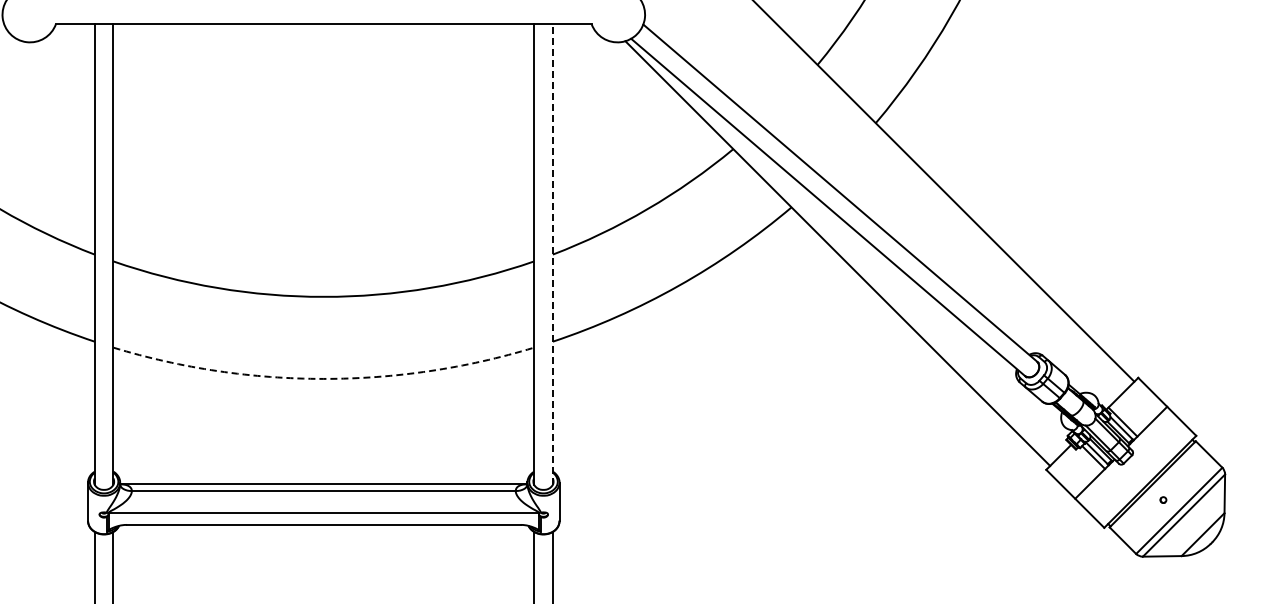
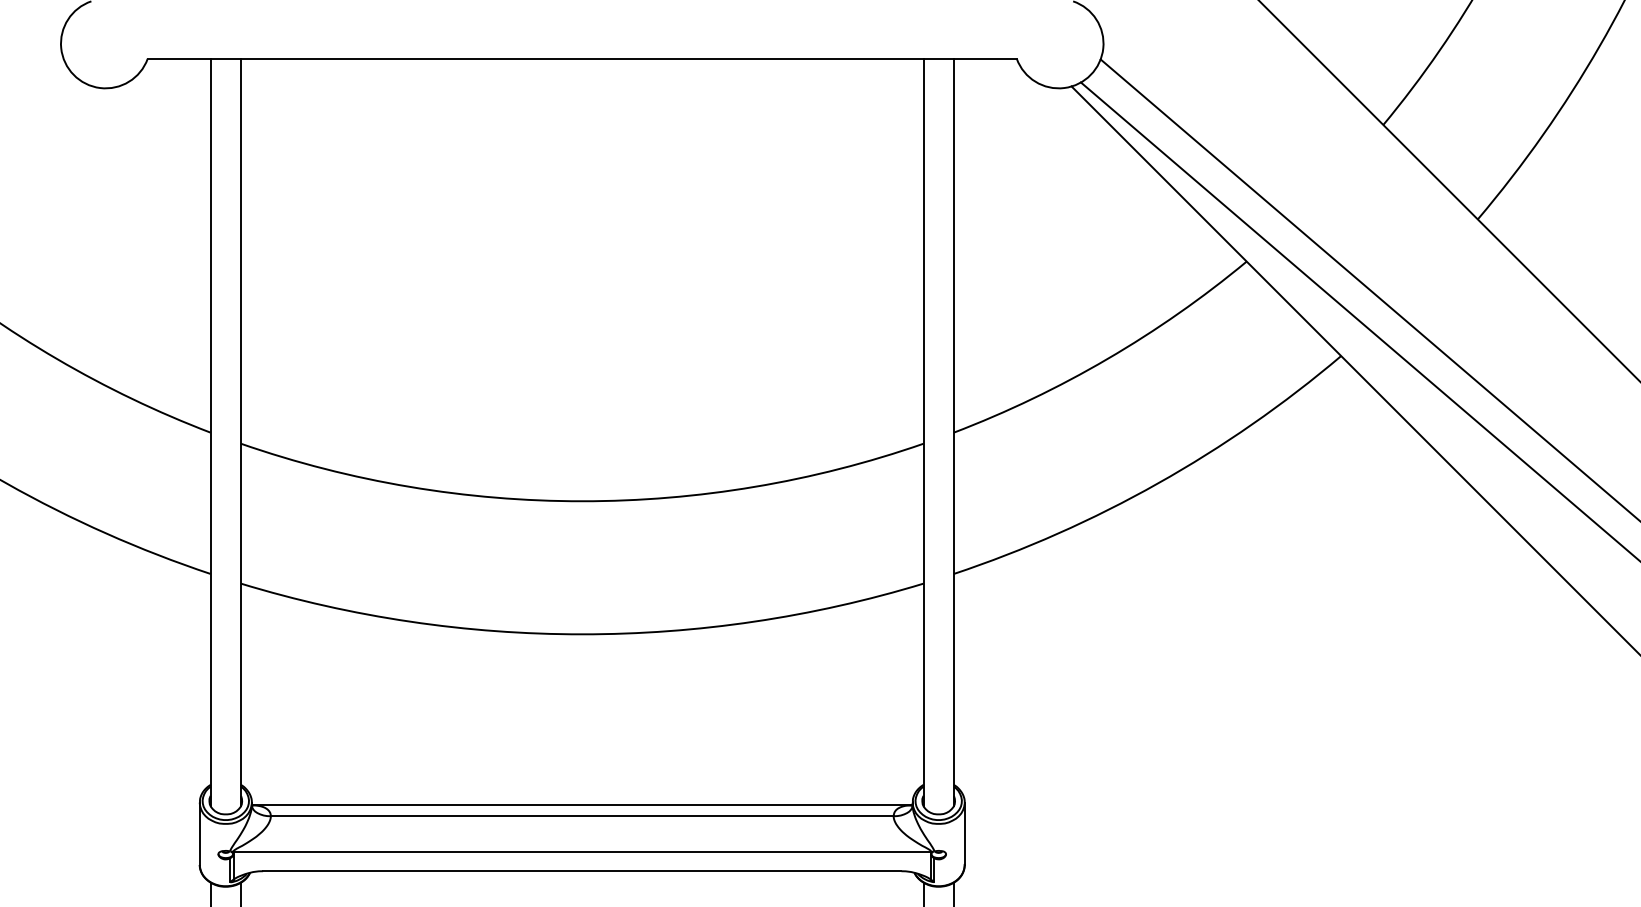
line: (552, 254) -> (953, 432), dashed -> solid
arc: (323, 378) -> (581, 633), dashed -> solid

